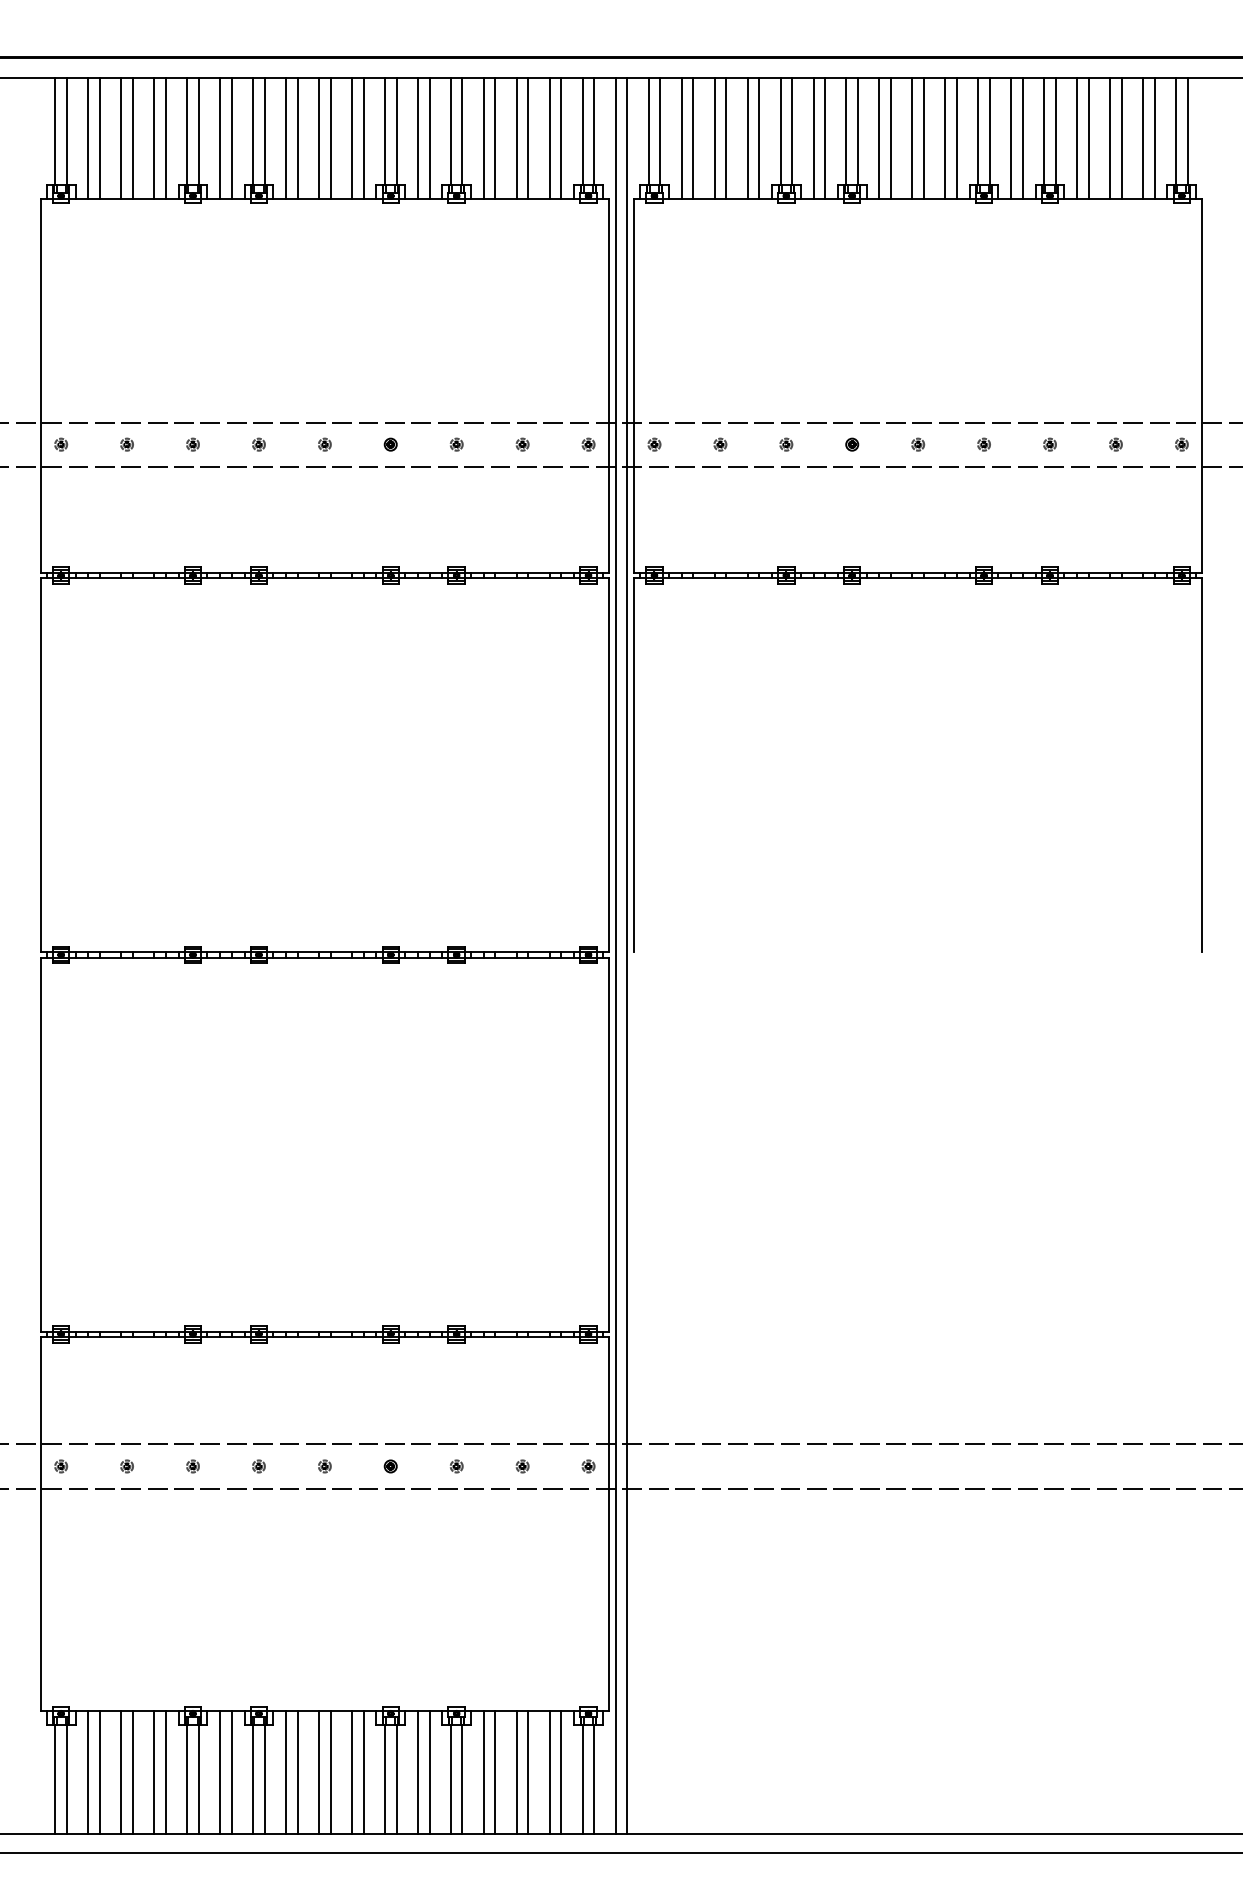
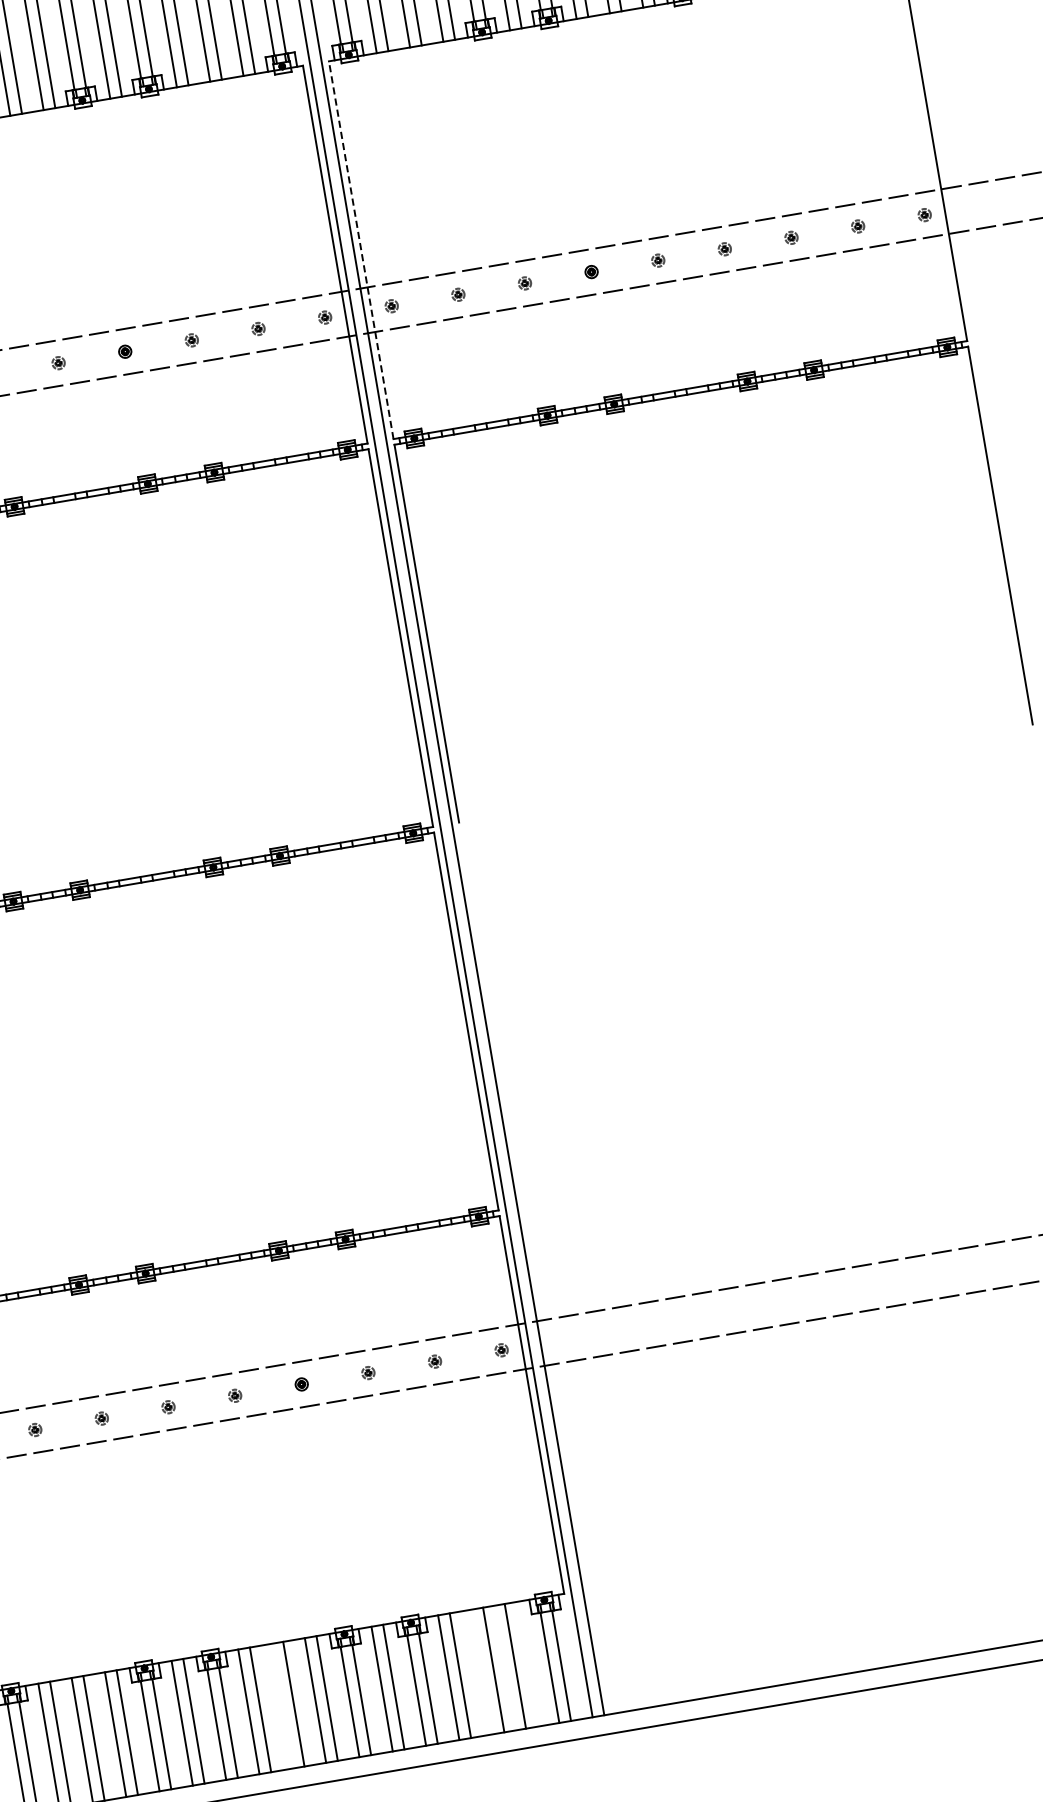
line: (634, 385) -> (361, 249), solid -> dashed
line: (319, 1772) -> (282, 1706), removed
line: (516, 1772) -> (481, 1672), removed
line: (561, 1772) -> (527, 1664), removed

